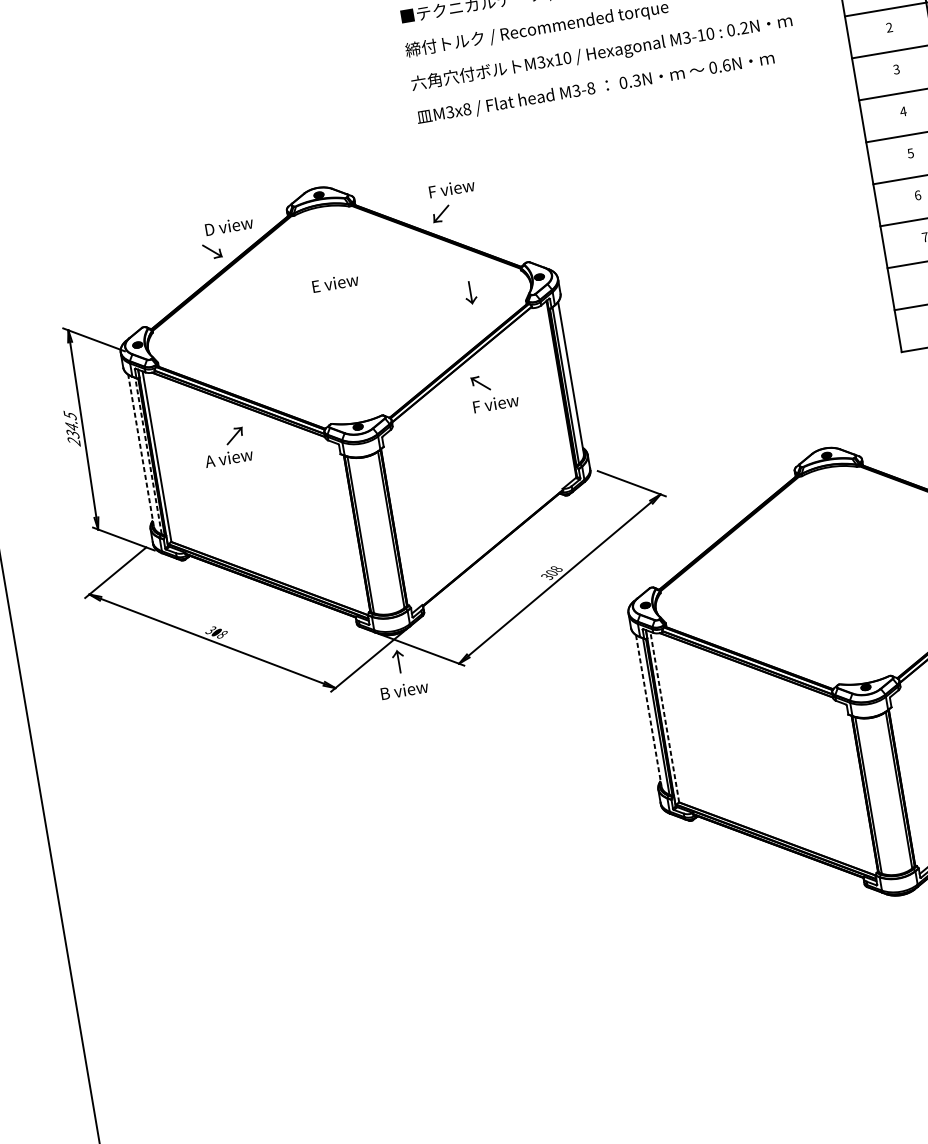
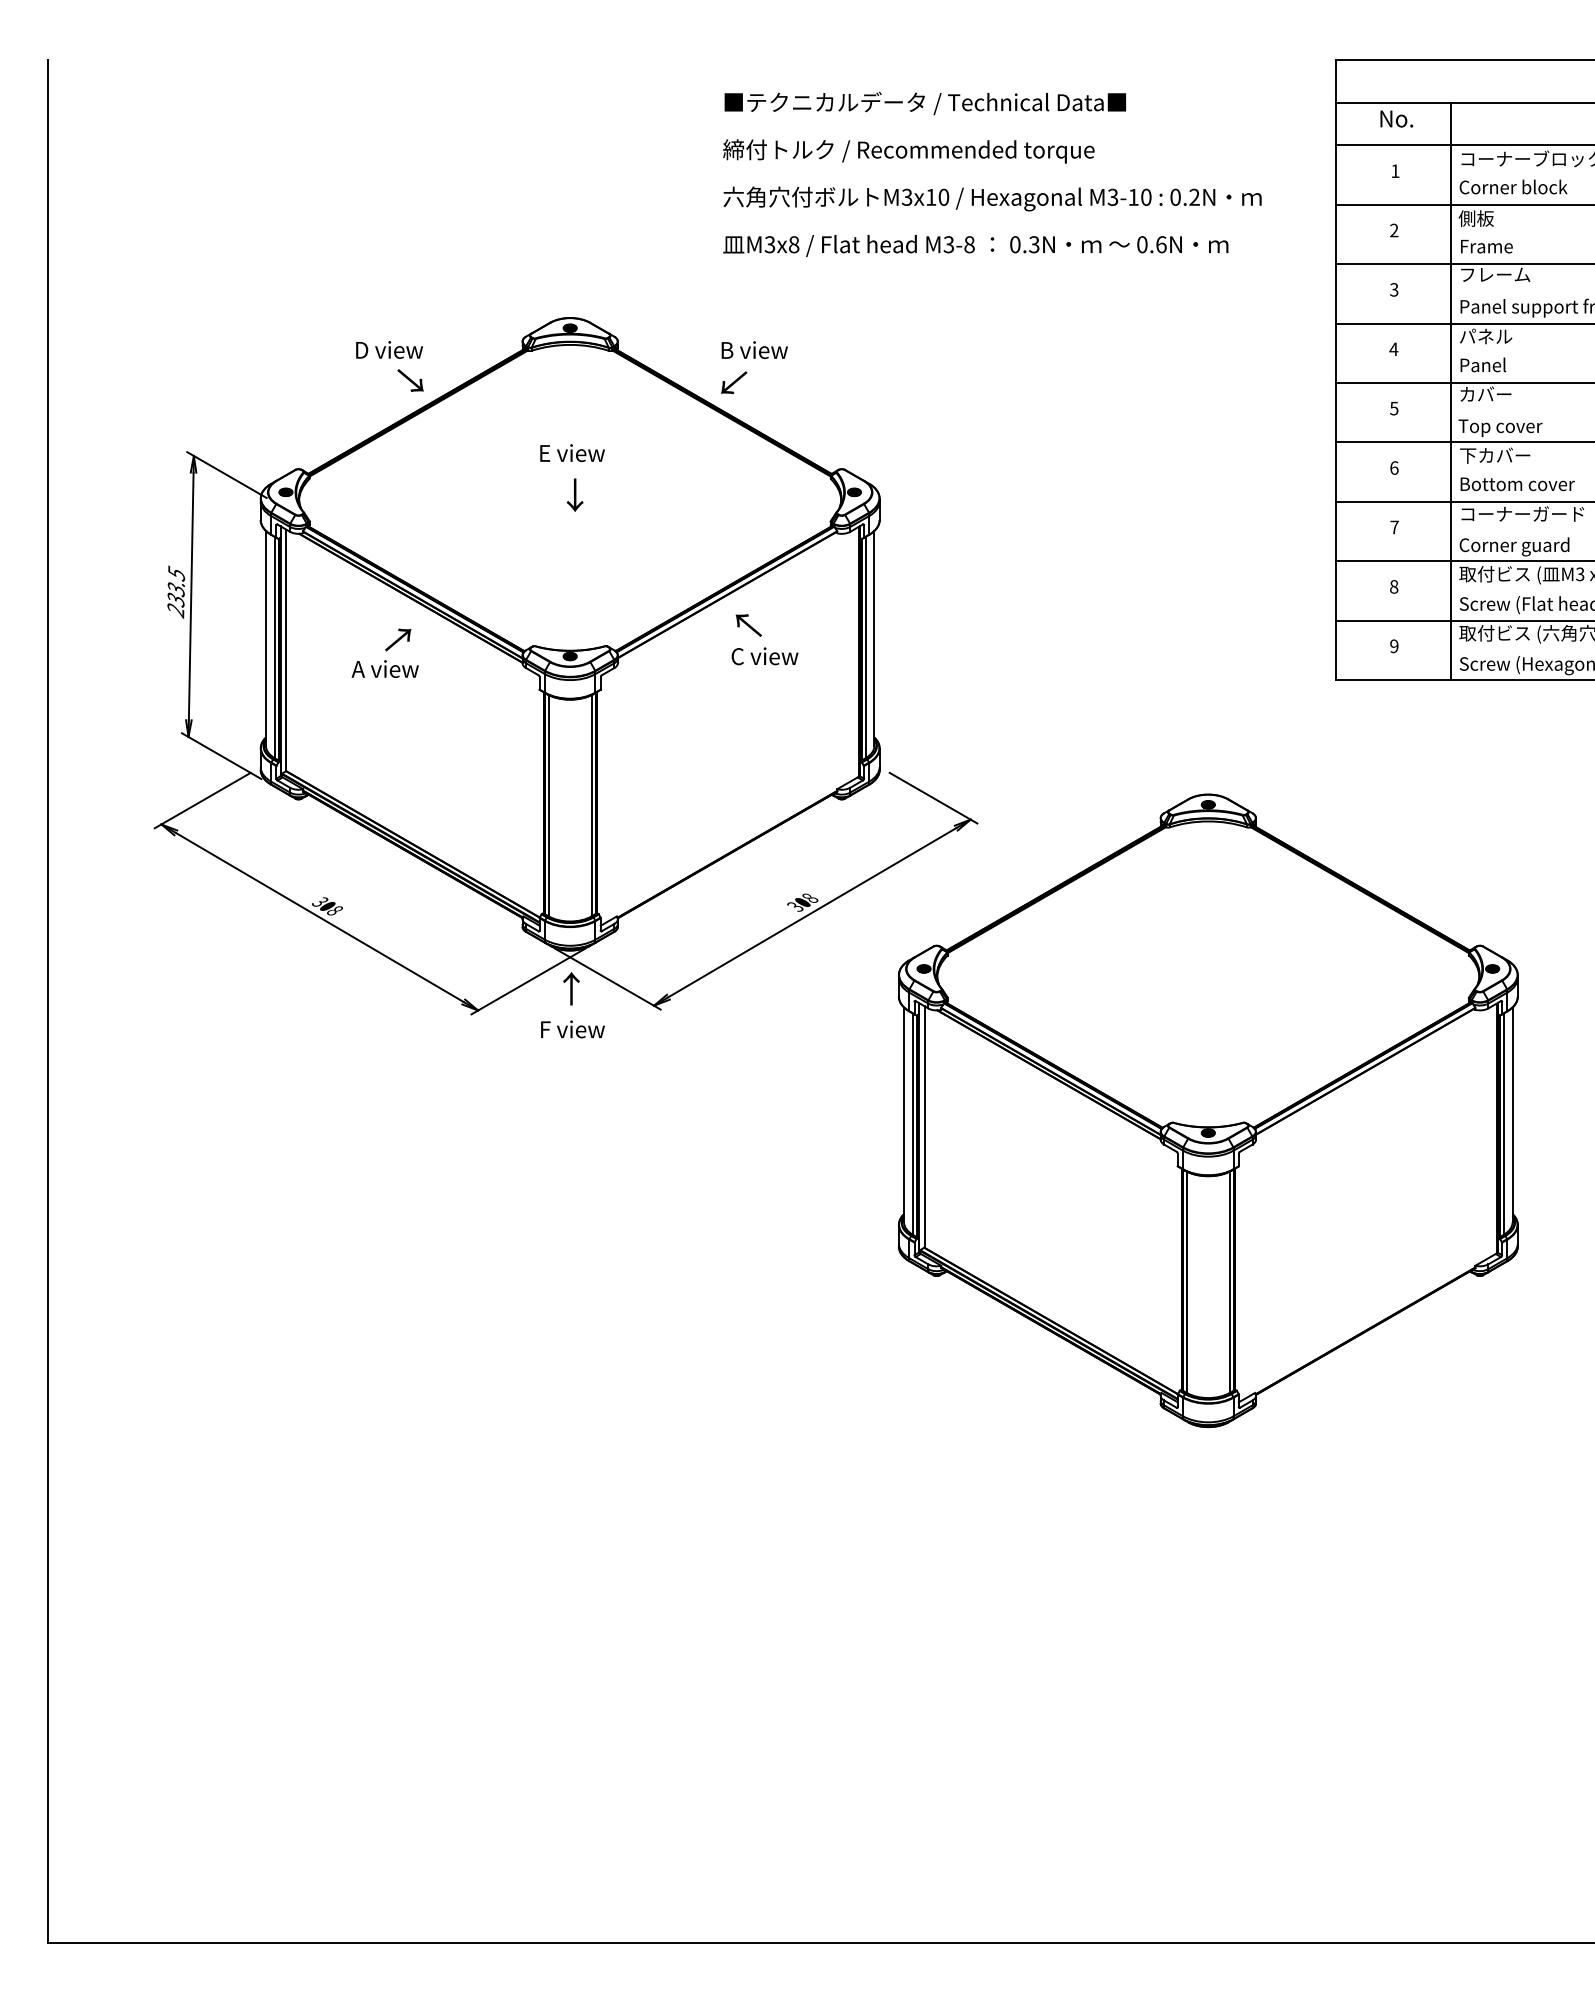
text: (451, 188) -> (754, 350), F view -> B view
text: (229, 225) -> (389, 349), moved
text: (470, 292) -> (574, 494), moved
text: (495, 403) -> (764, 656), F view -> C view
text: (71, 426) -> (175, 589), 234.5 -> 233.5
line: (140, 450) -> (265, 637), dashed -> solid
line: (148, 455) -> (274, 647), dashed -> solid
text: (404, 690) -> (572, 1029), B view -> F view
line: (649, 711) -> (904, 1115), dashed -> solid
line: (664, 717) -> (924, 1127), dashed -> solid

